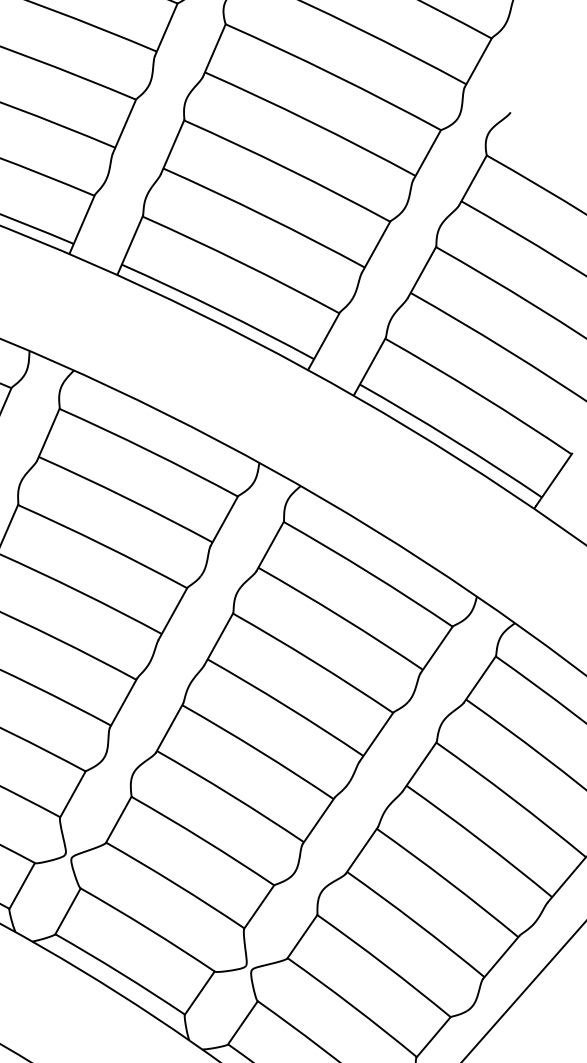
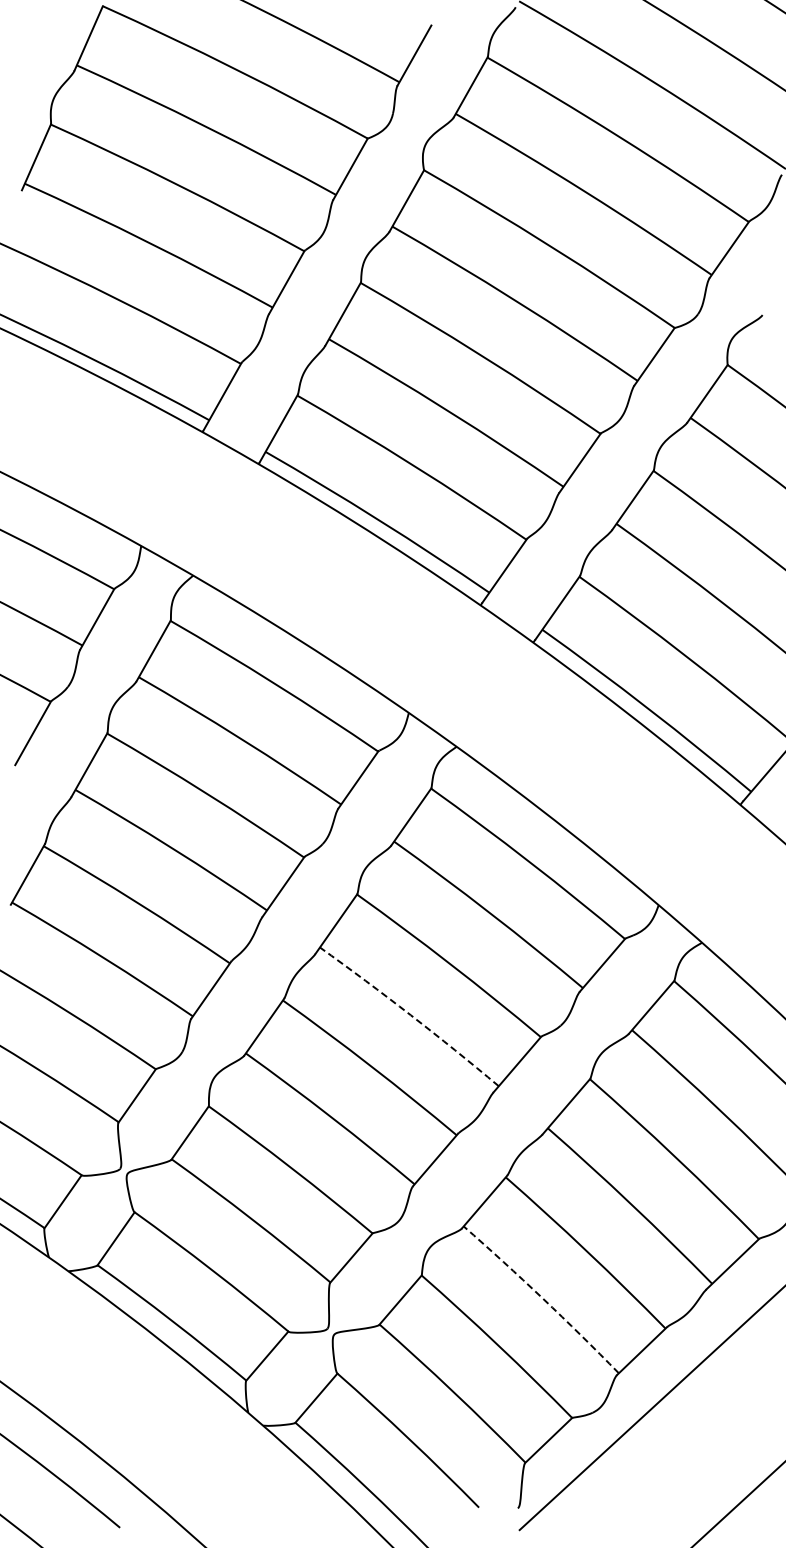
arc: (286, 706) -> (410, 1015), solid -> dashed
arc: (416, 923) -> (542, 1298), solid -> dashed

